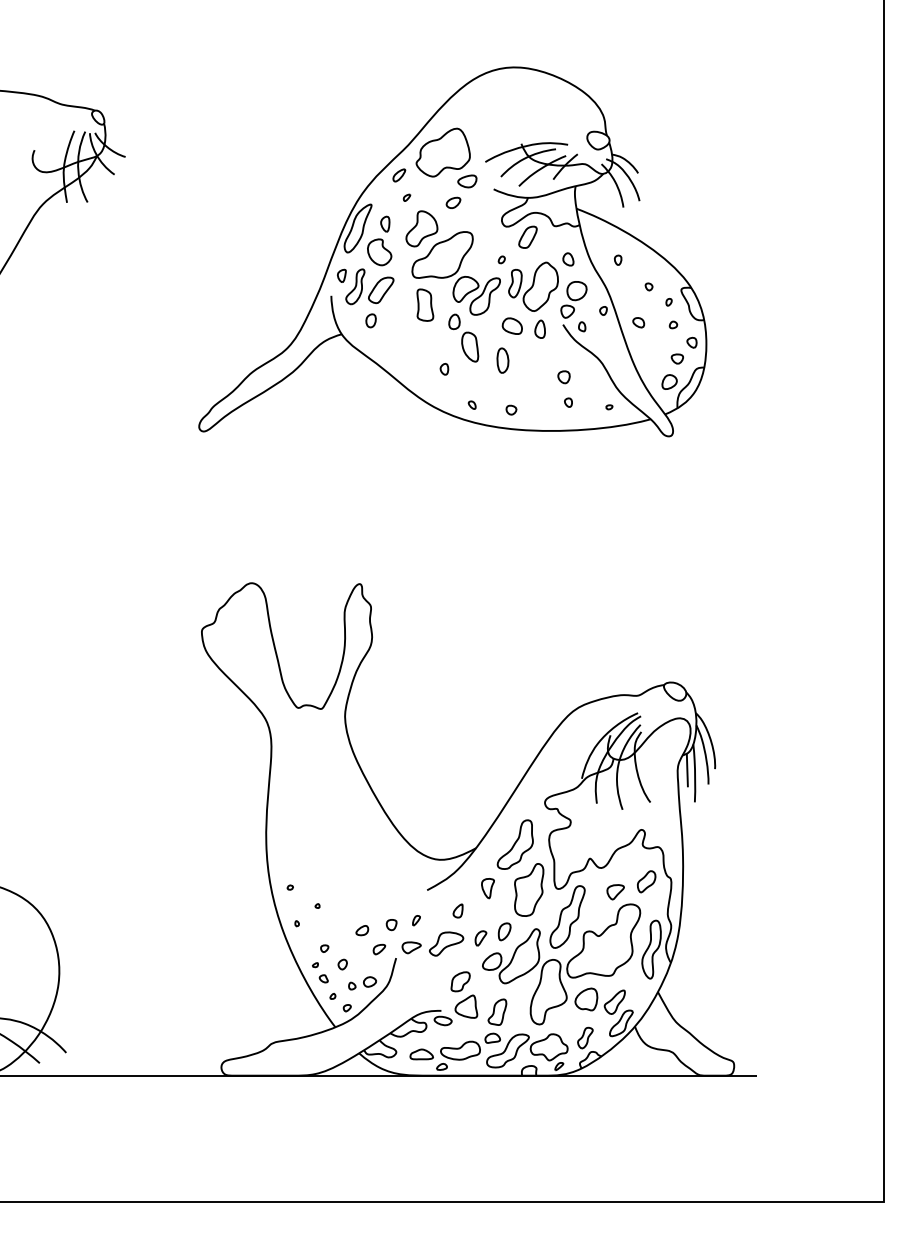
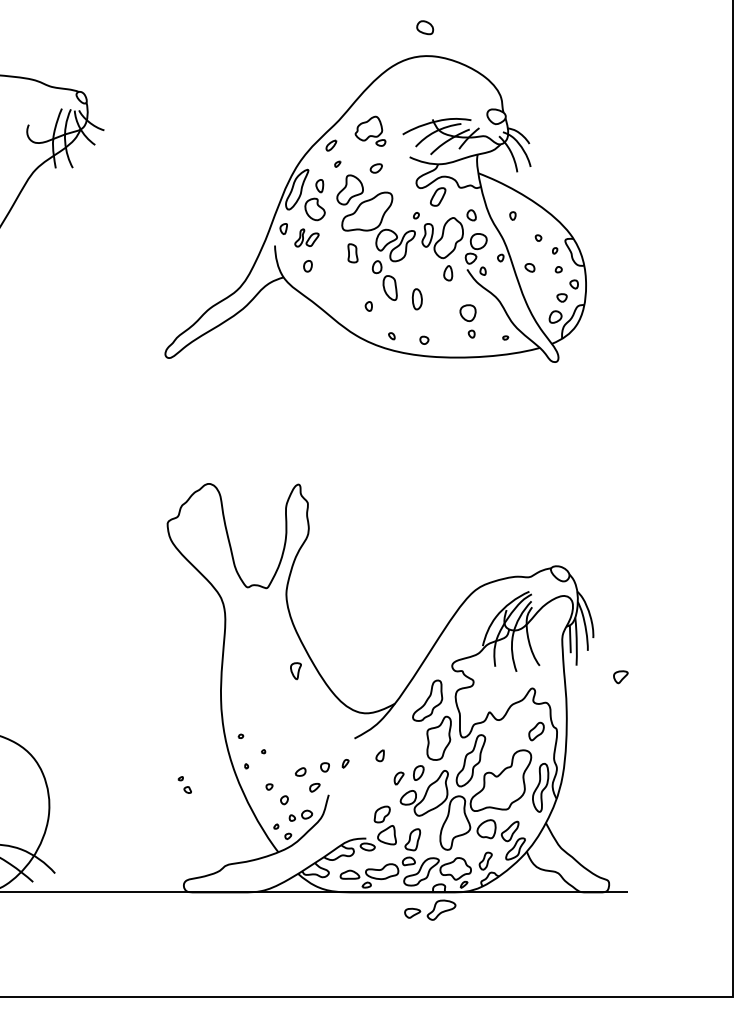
part: (446, 158) -> (370, 131), size x0.6
part: (369, 286) -> (306, 237), size x0.6
part: (424, 305) -> (352, 253), size x0.7
part: (512, 325) -> (425, 27), moved
part: (563, 376) -> (467, 312), size x1.6
part: (487, 888) -> (295, 671), moved
part: (615, 892) -> (620, 677), moved
part: (433, 943) -> (430, 909), moved
part: (319, 972) -> (184, 784), moved

